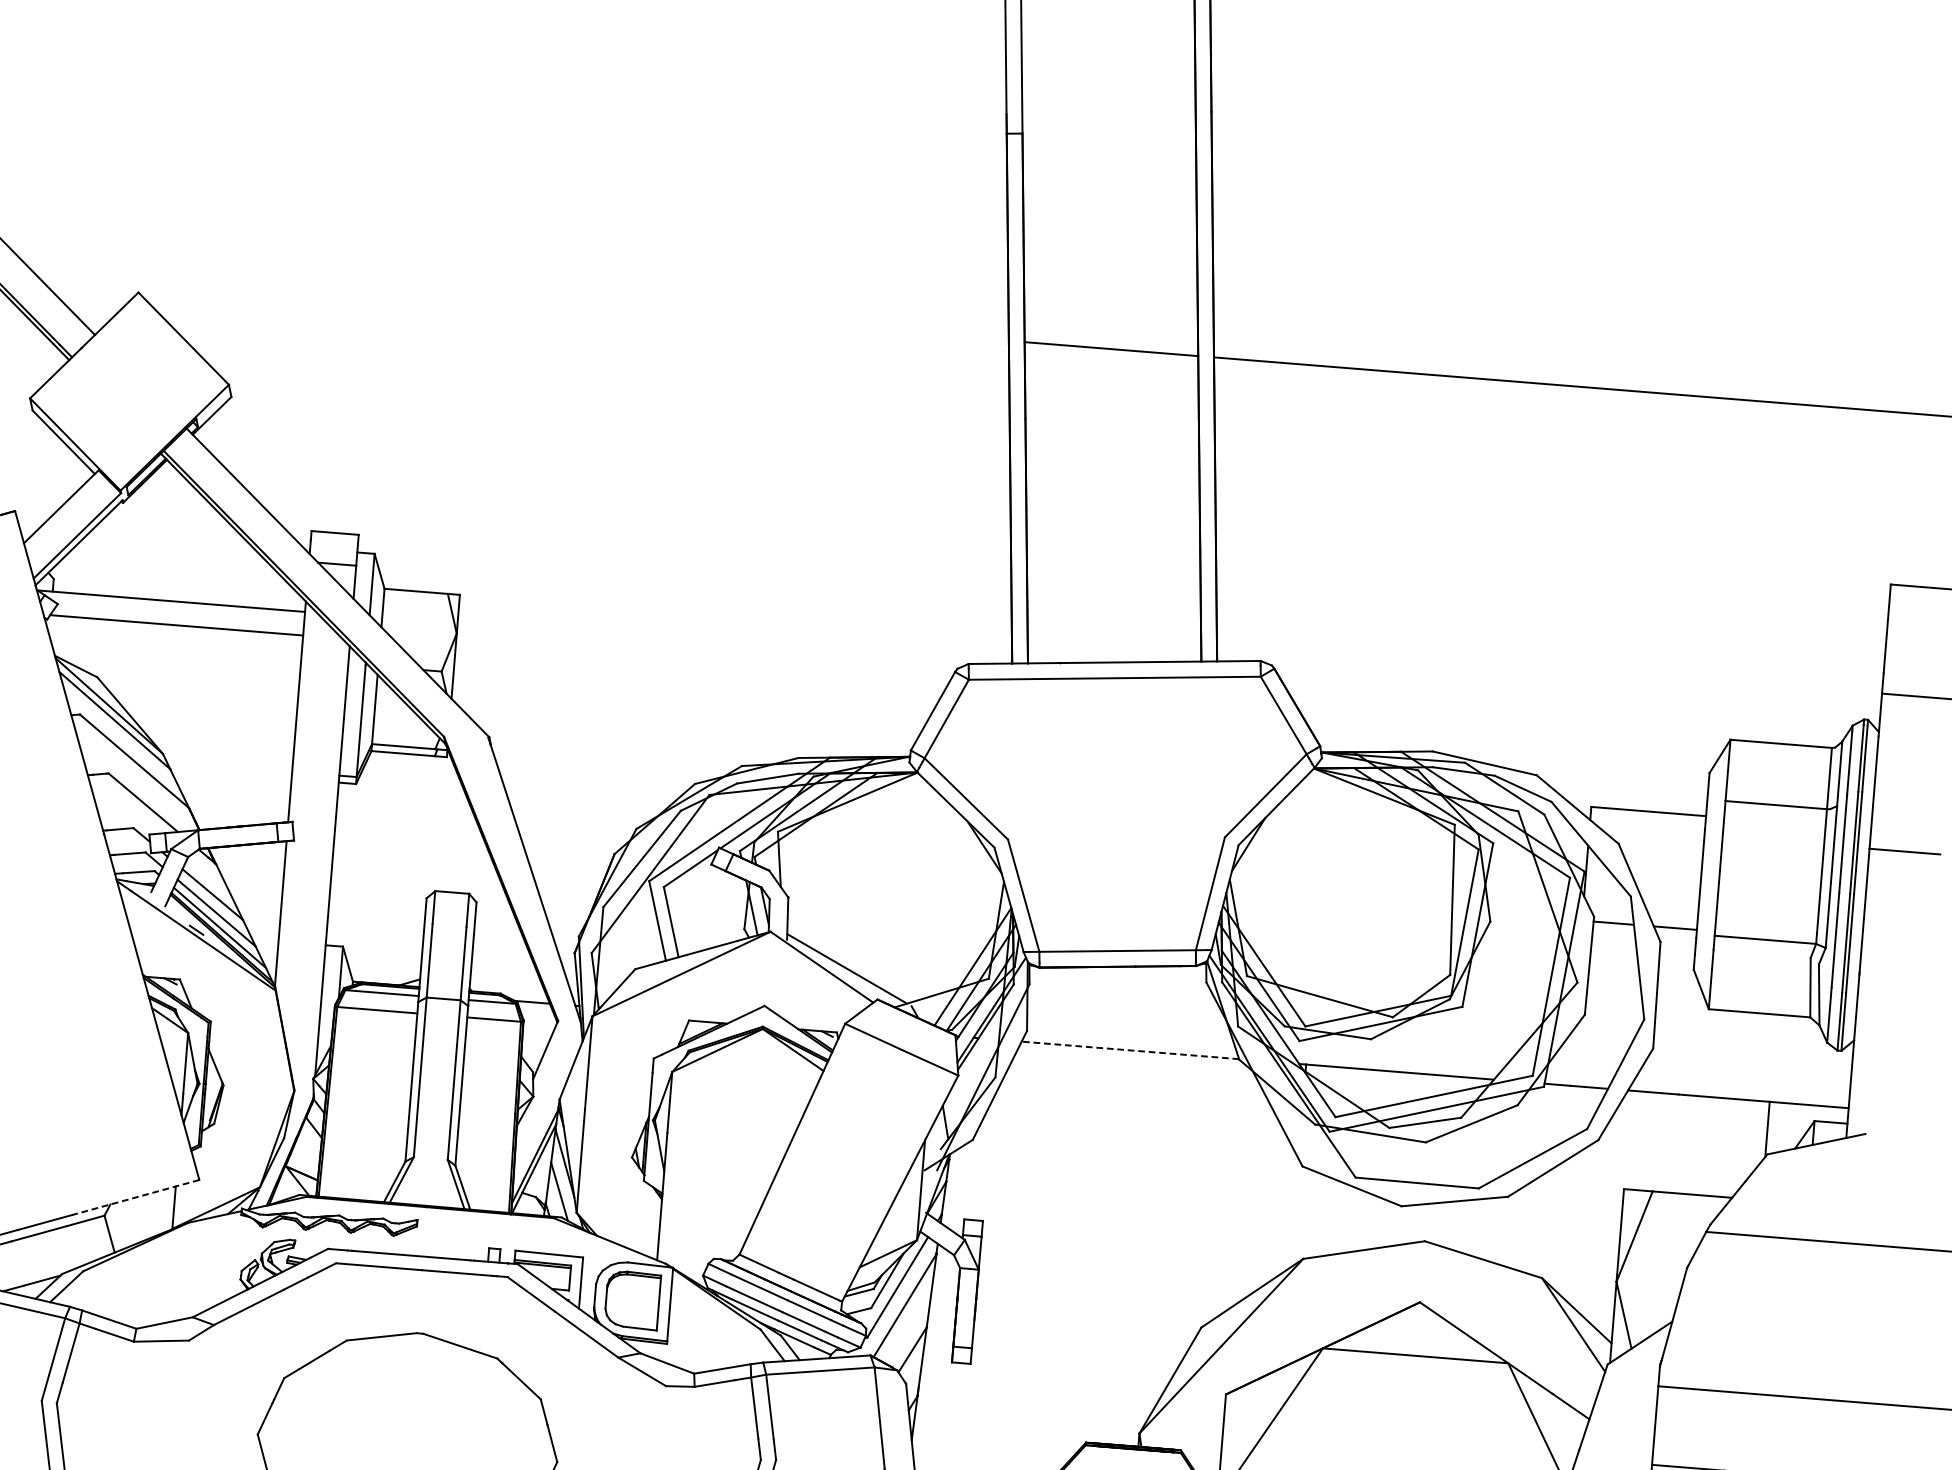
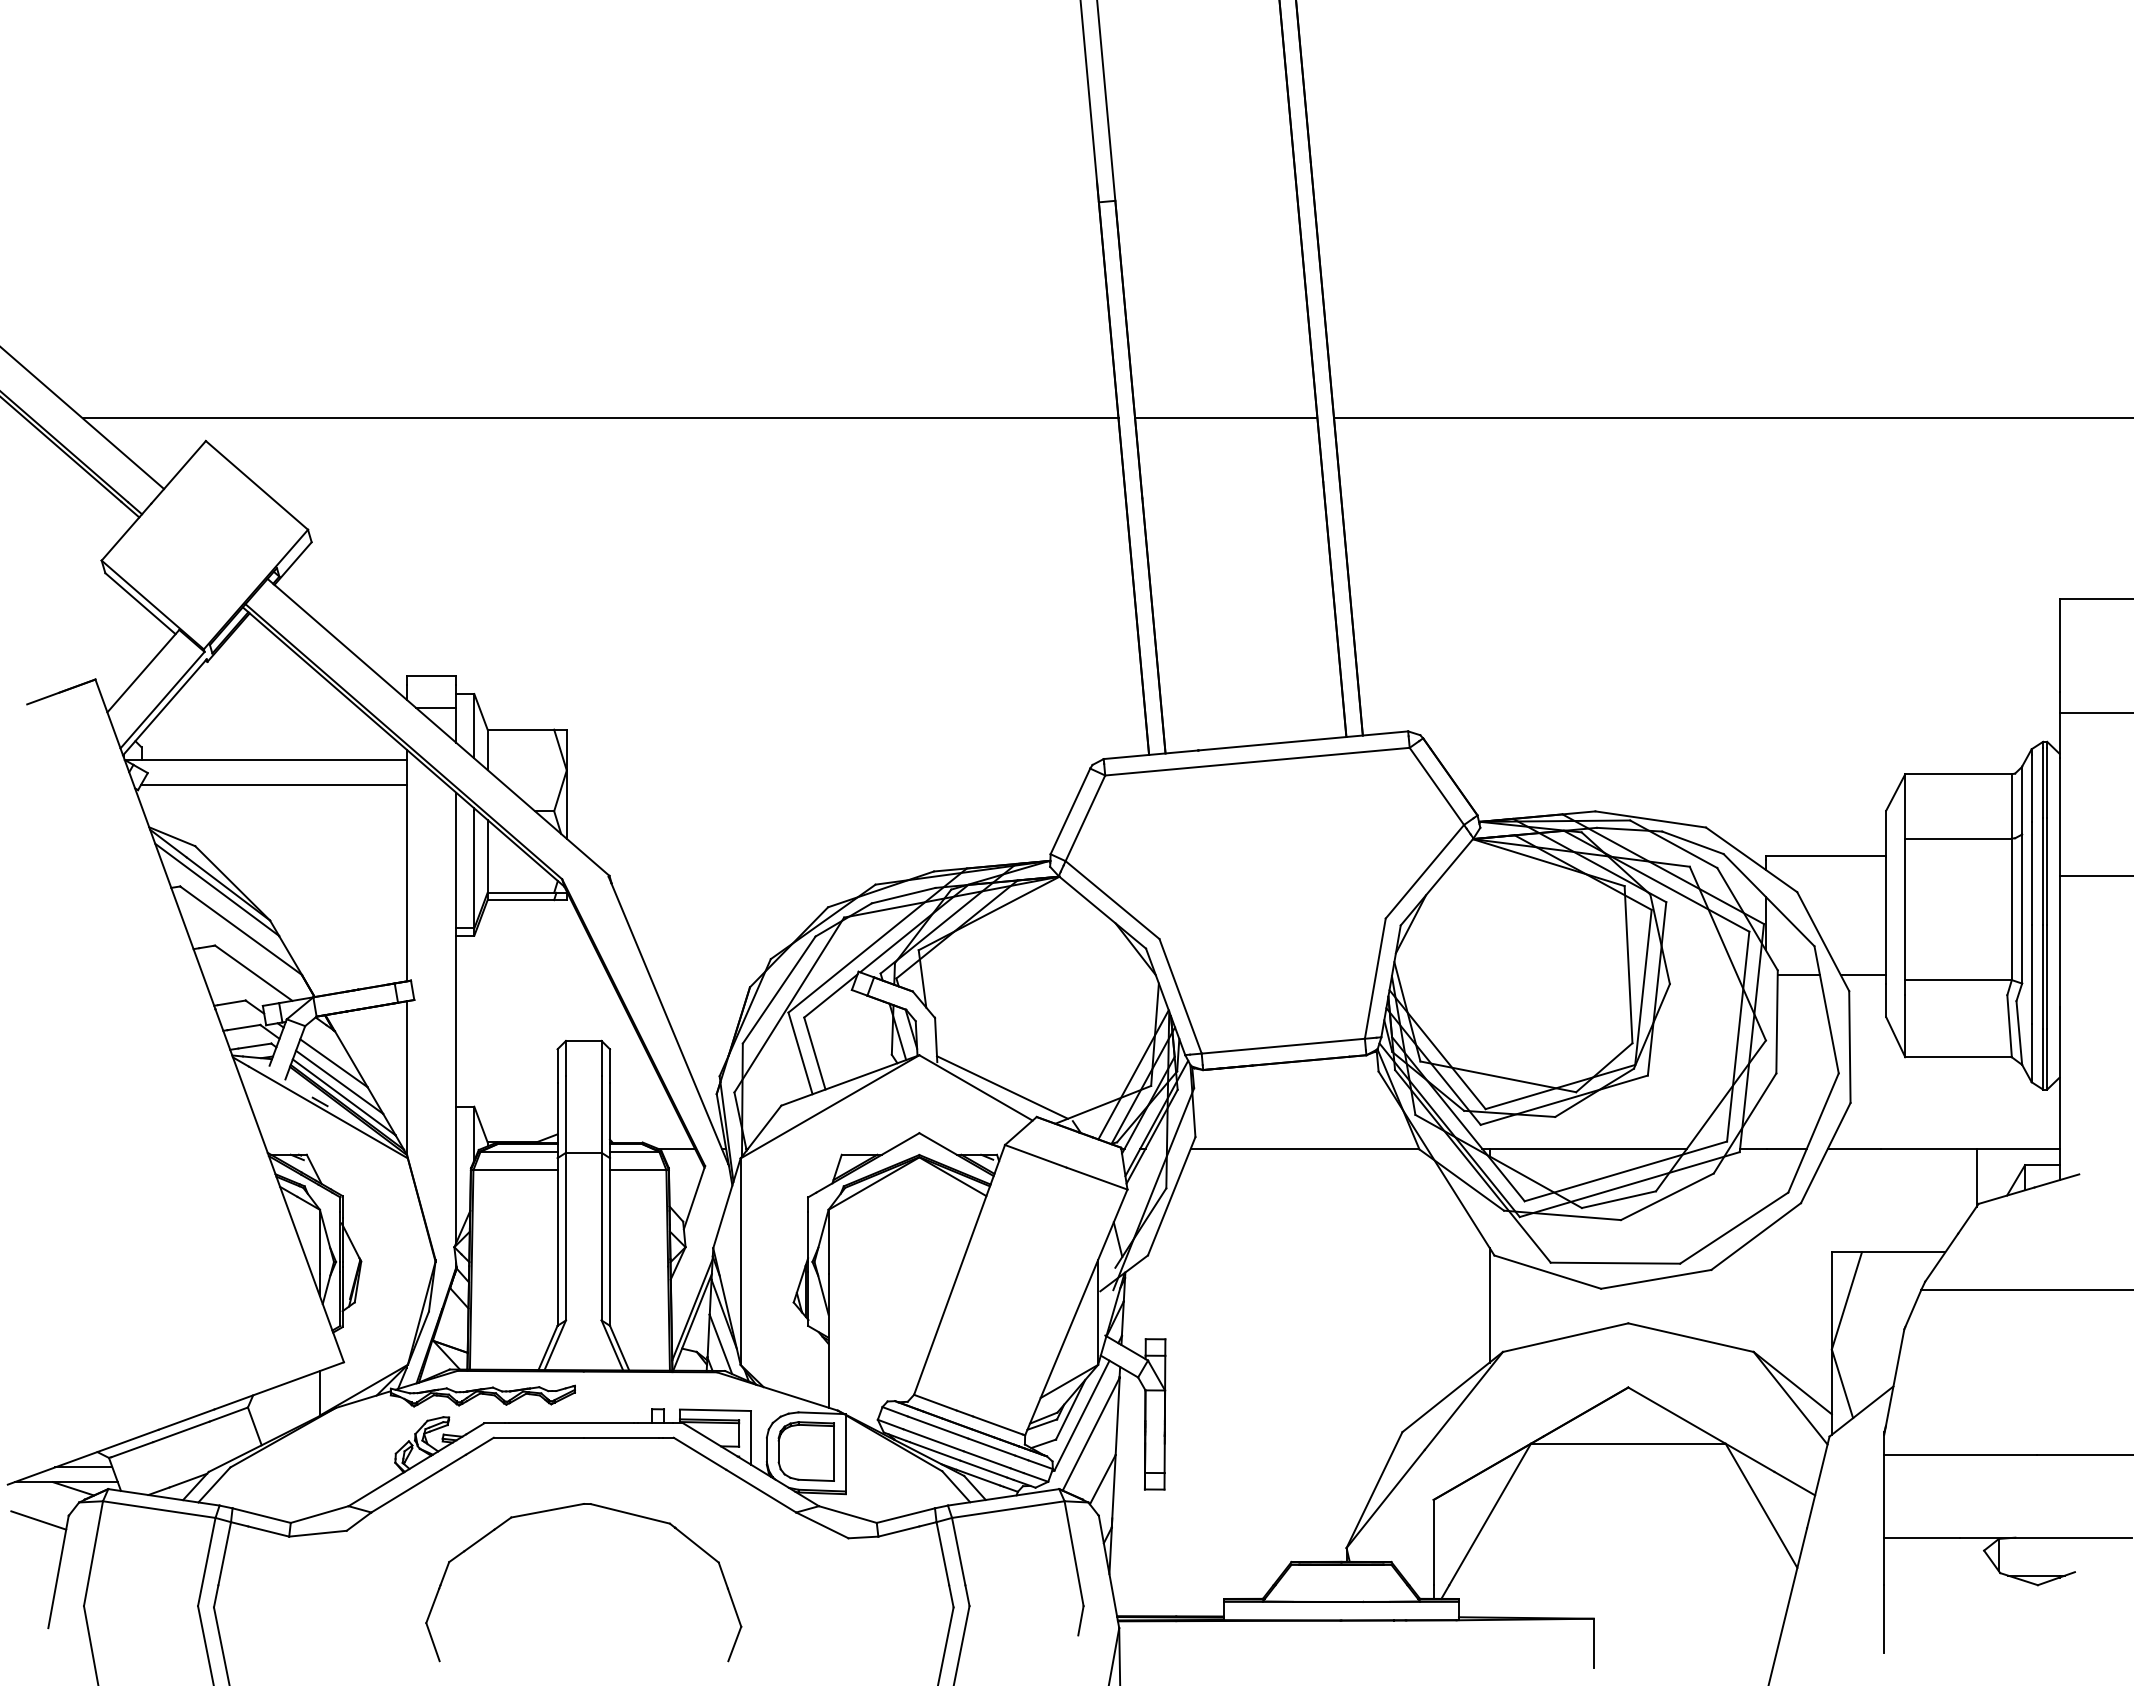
line: (515, 301) -> (600, 418), added
line: (1129, 1050) -> (1304, 1148), dashed -> solid
line: (136, 1197) -> (279, 1385), dashed -> solid
line: (1294, 1212) -> (1489, 1304), added

